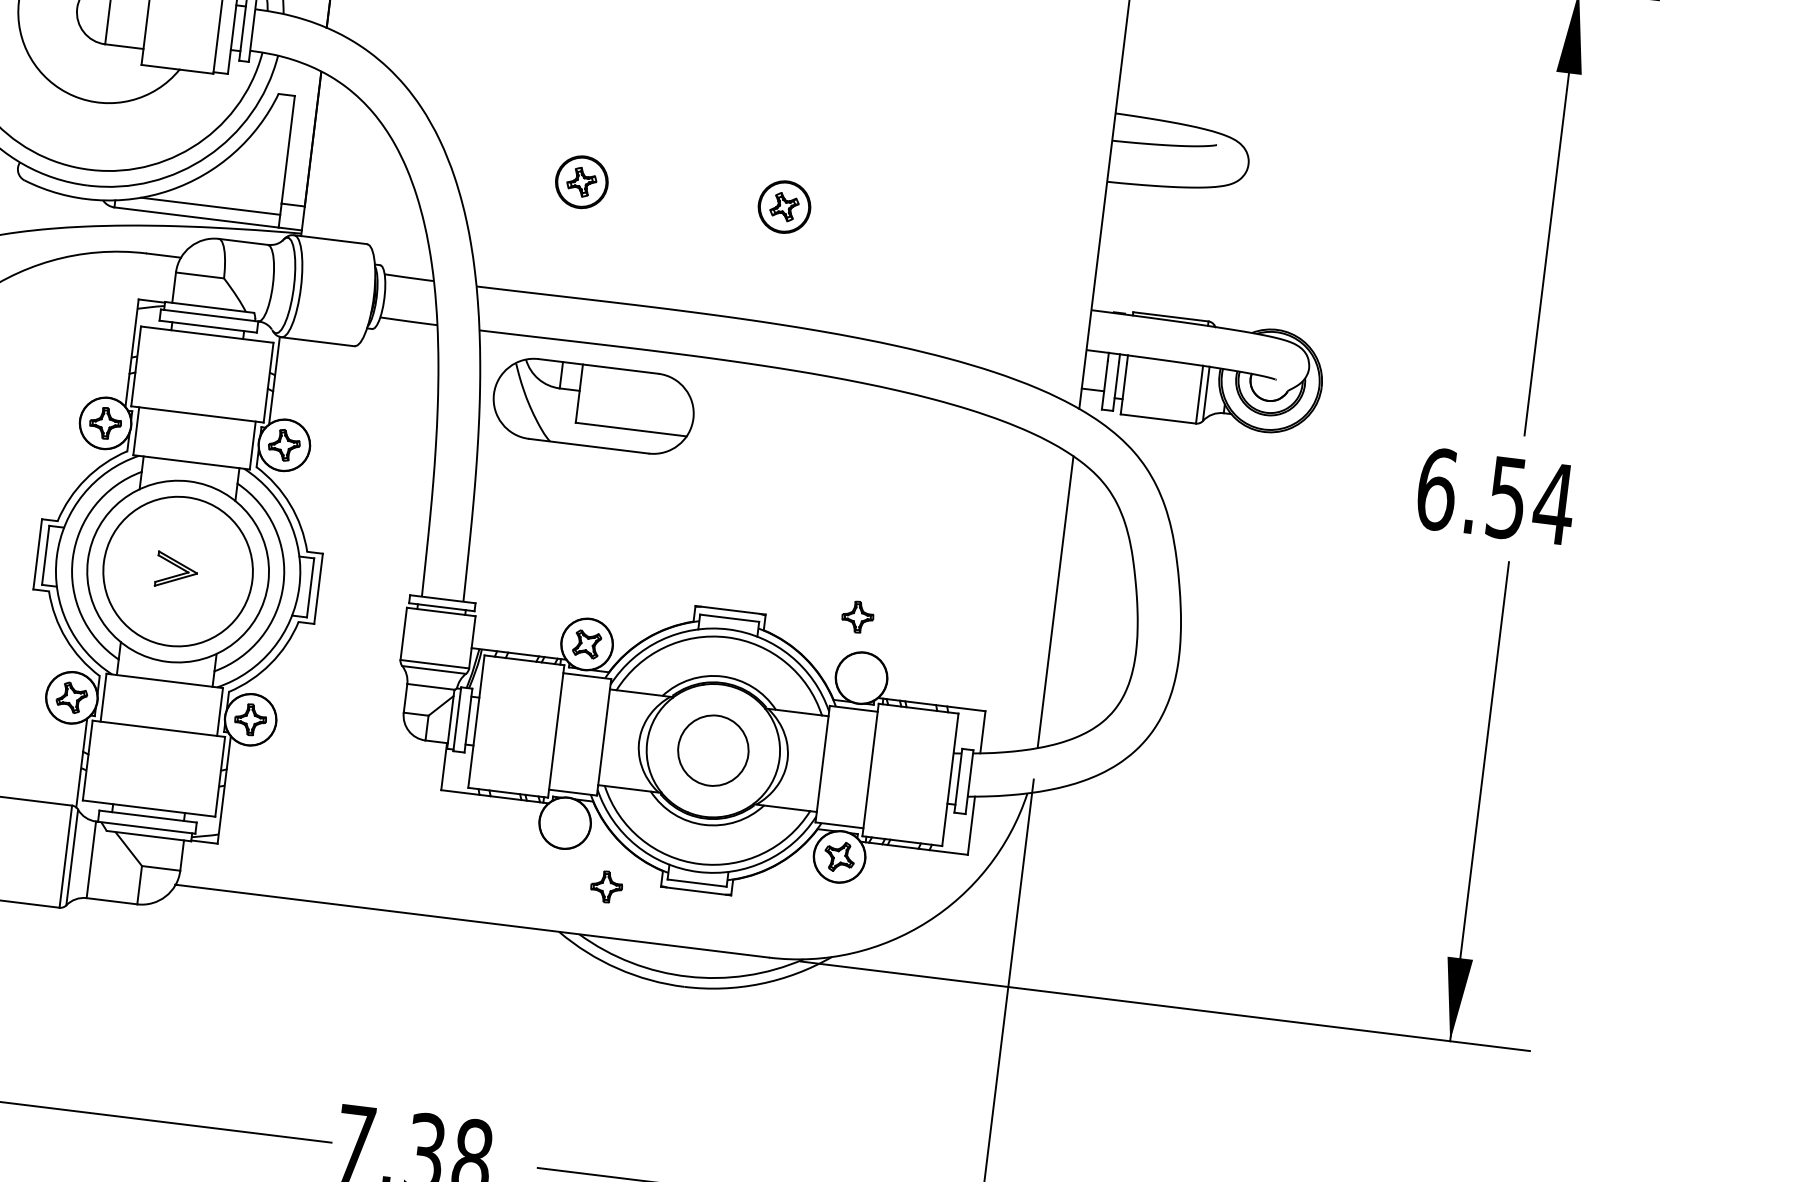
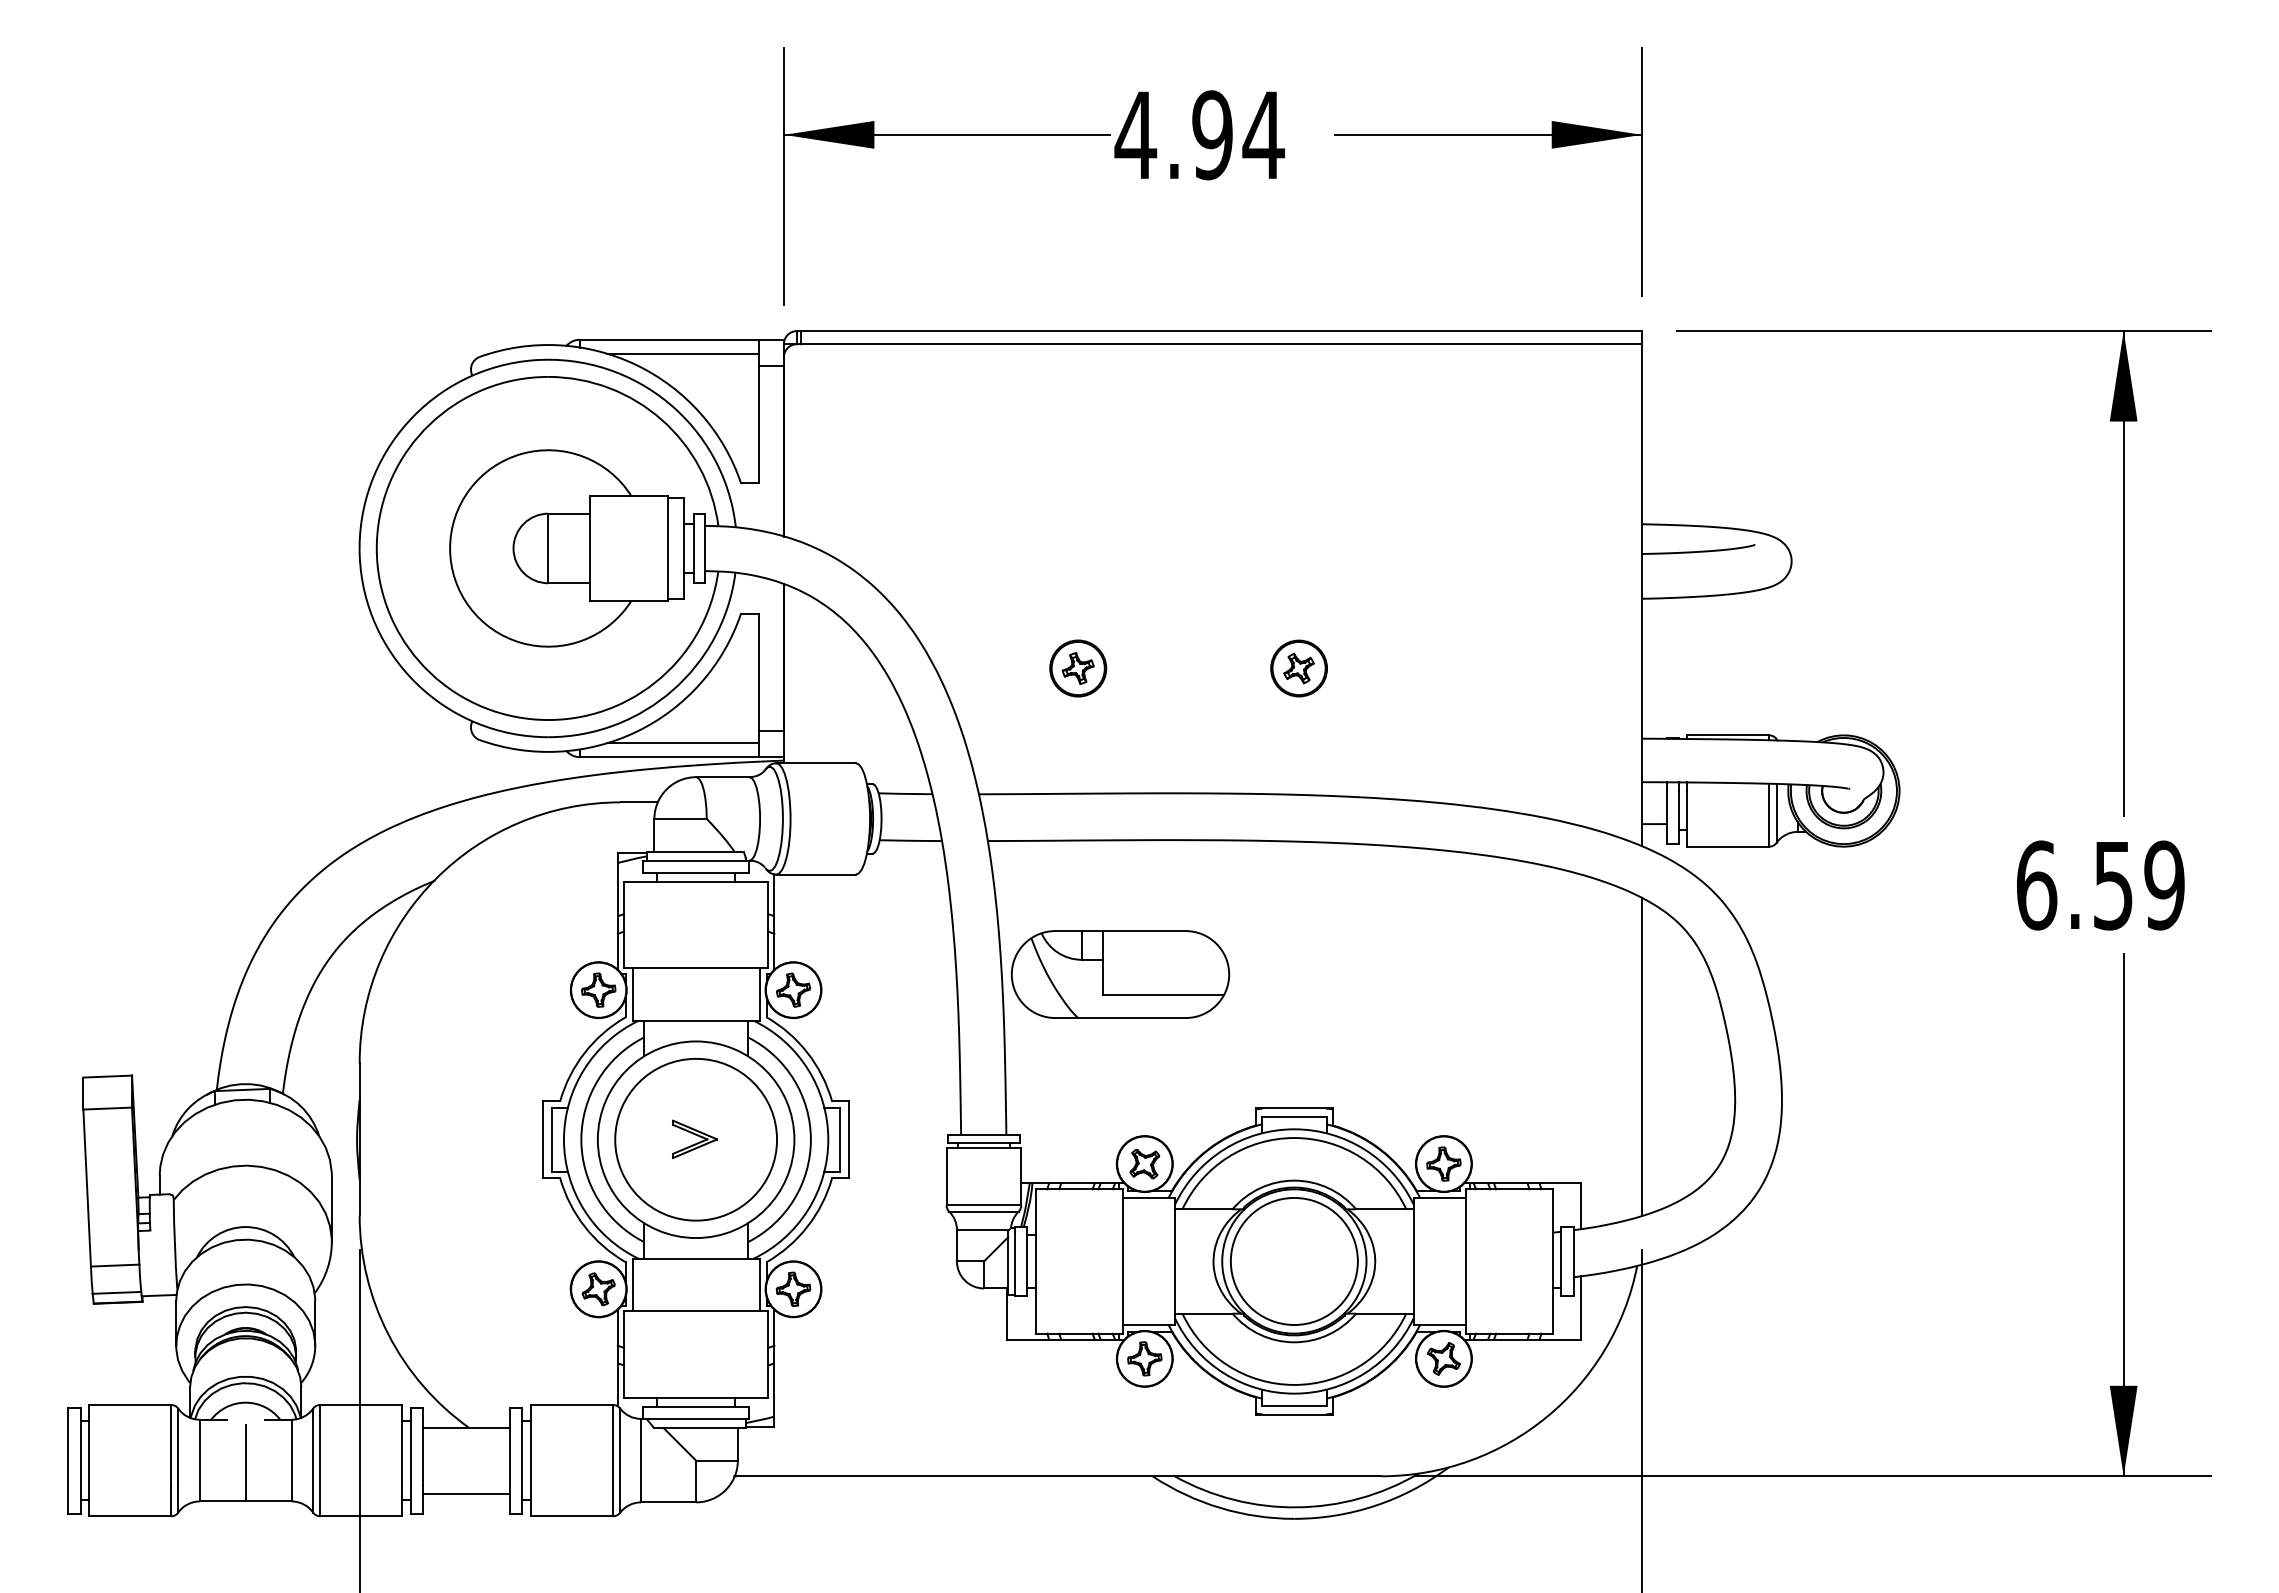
part: (593, 406) -> (1120, 974), moved
text: (1554, 503) -> (2164, 885), 6.54 -> 6.59
part: (857, 616) -> (1443, 1163), moved
circle: (712, 749) -> (1293, 1260), size x1.67
part: (606, 886) -> (1144, 1358), moved

